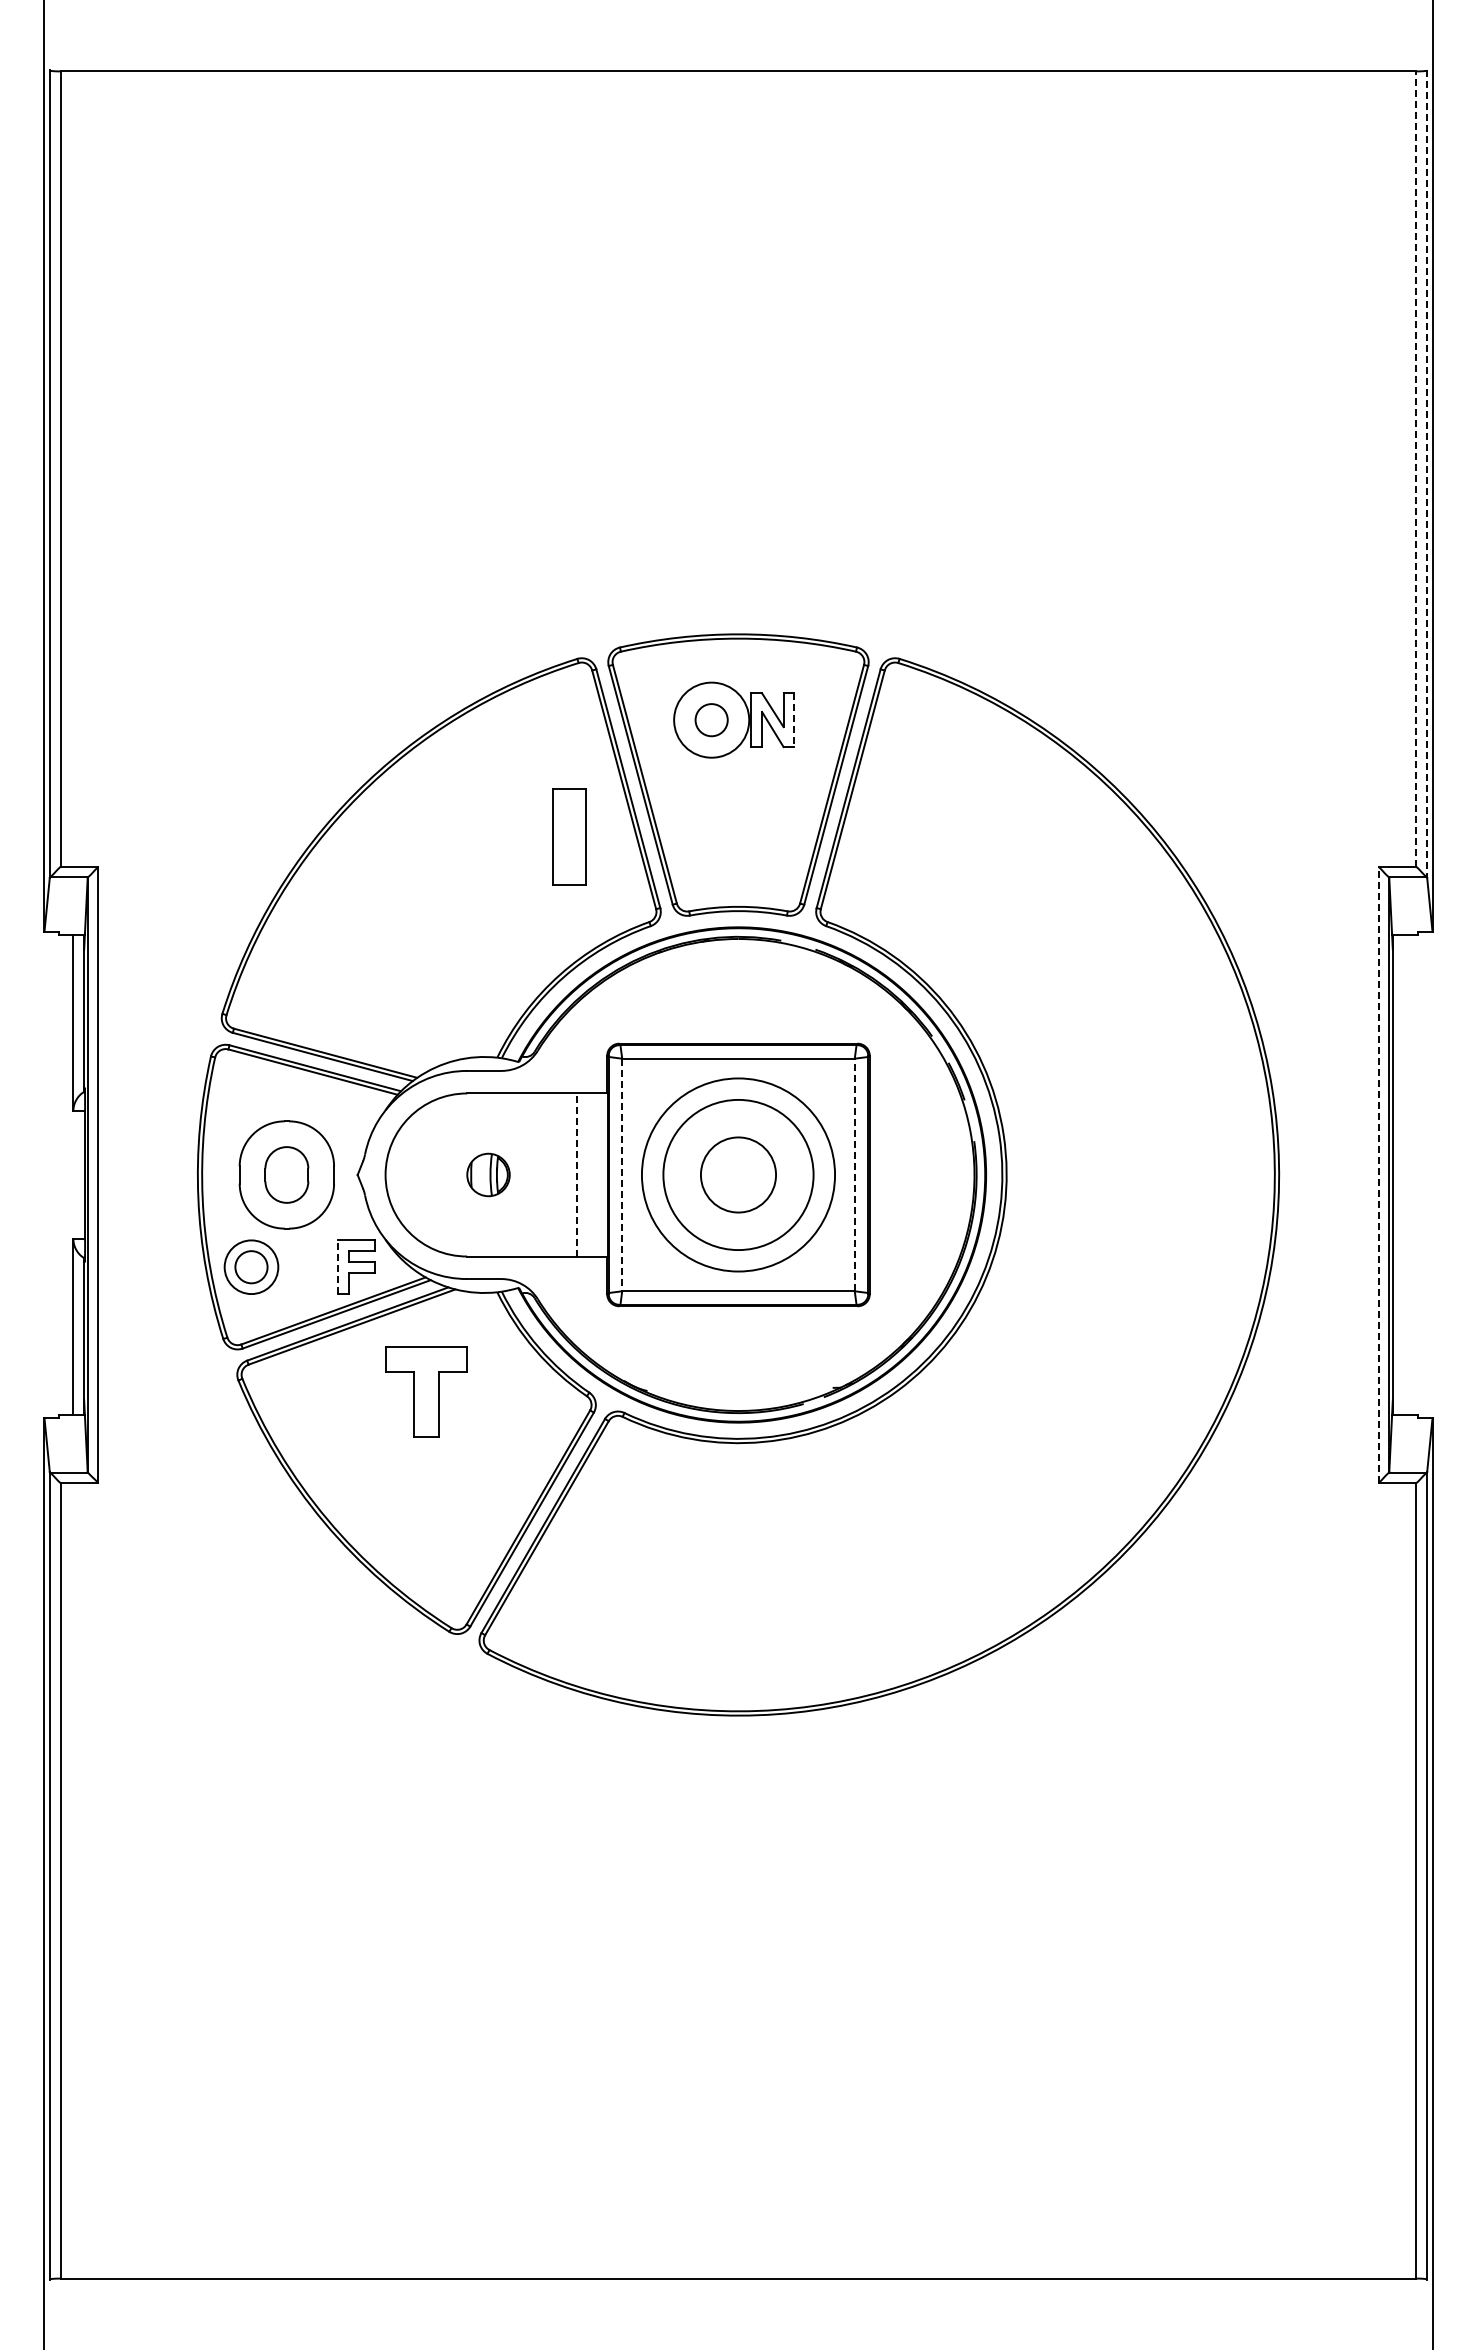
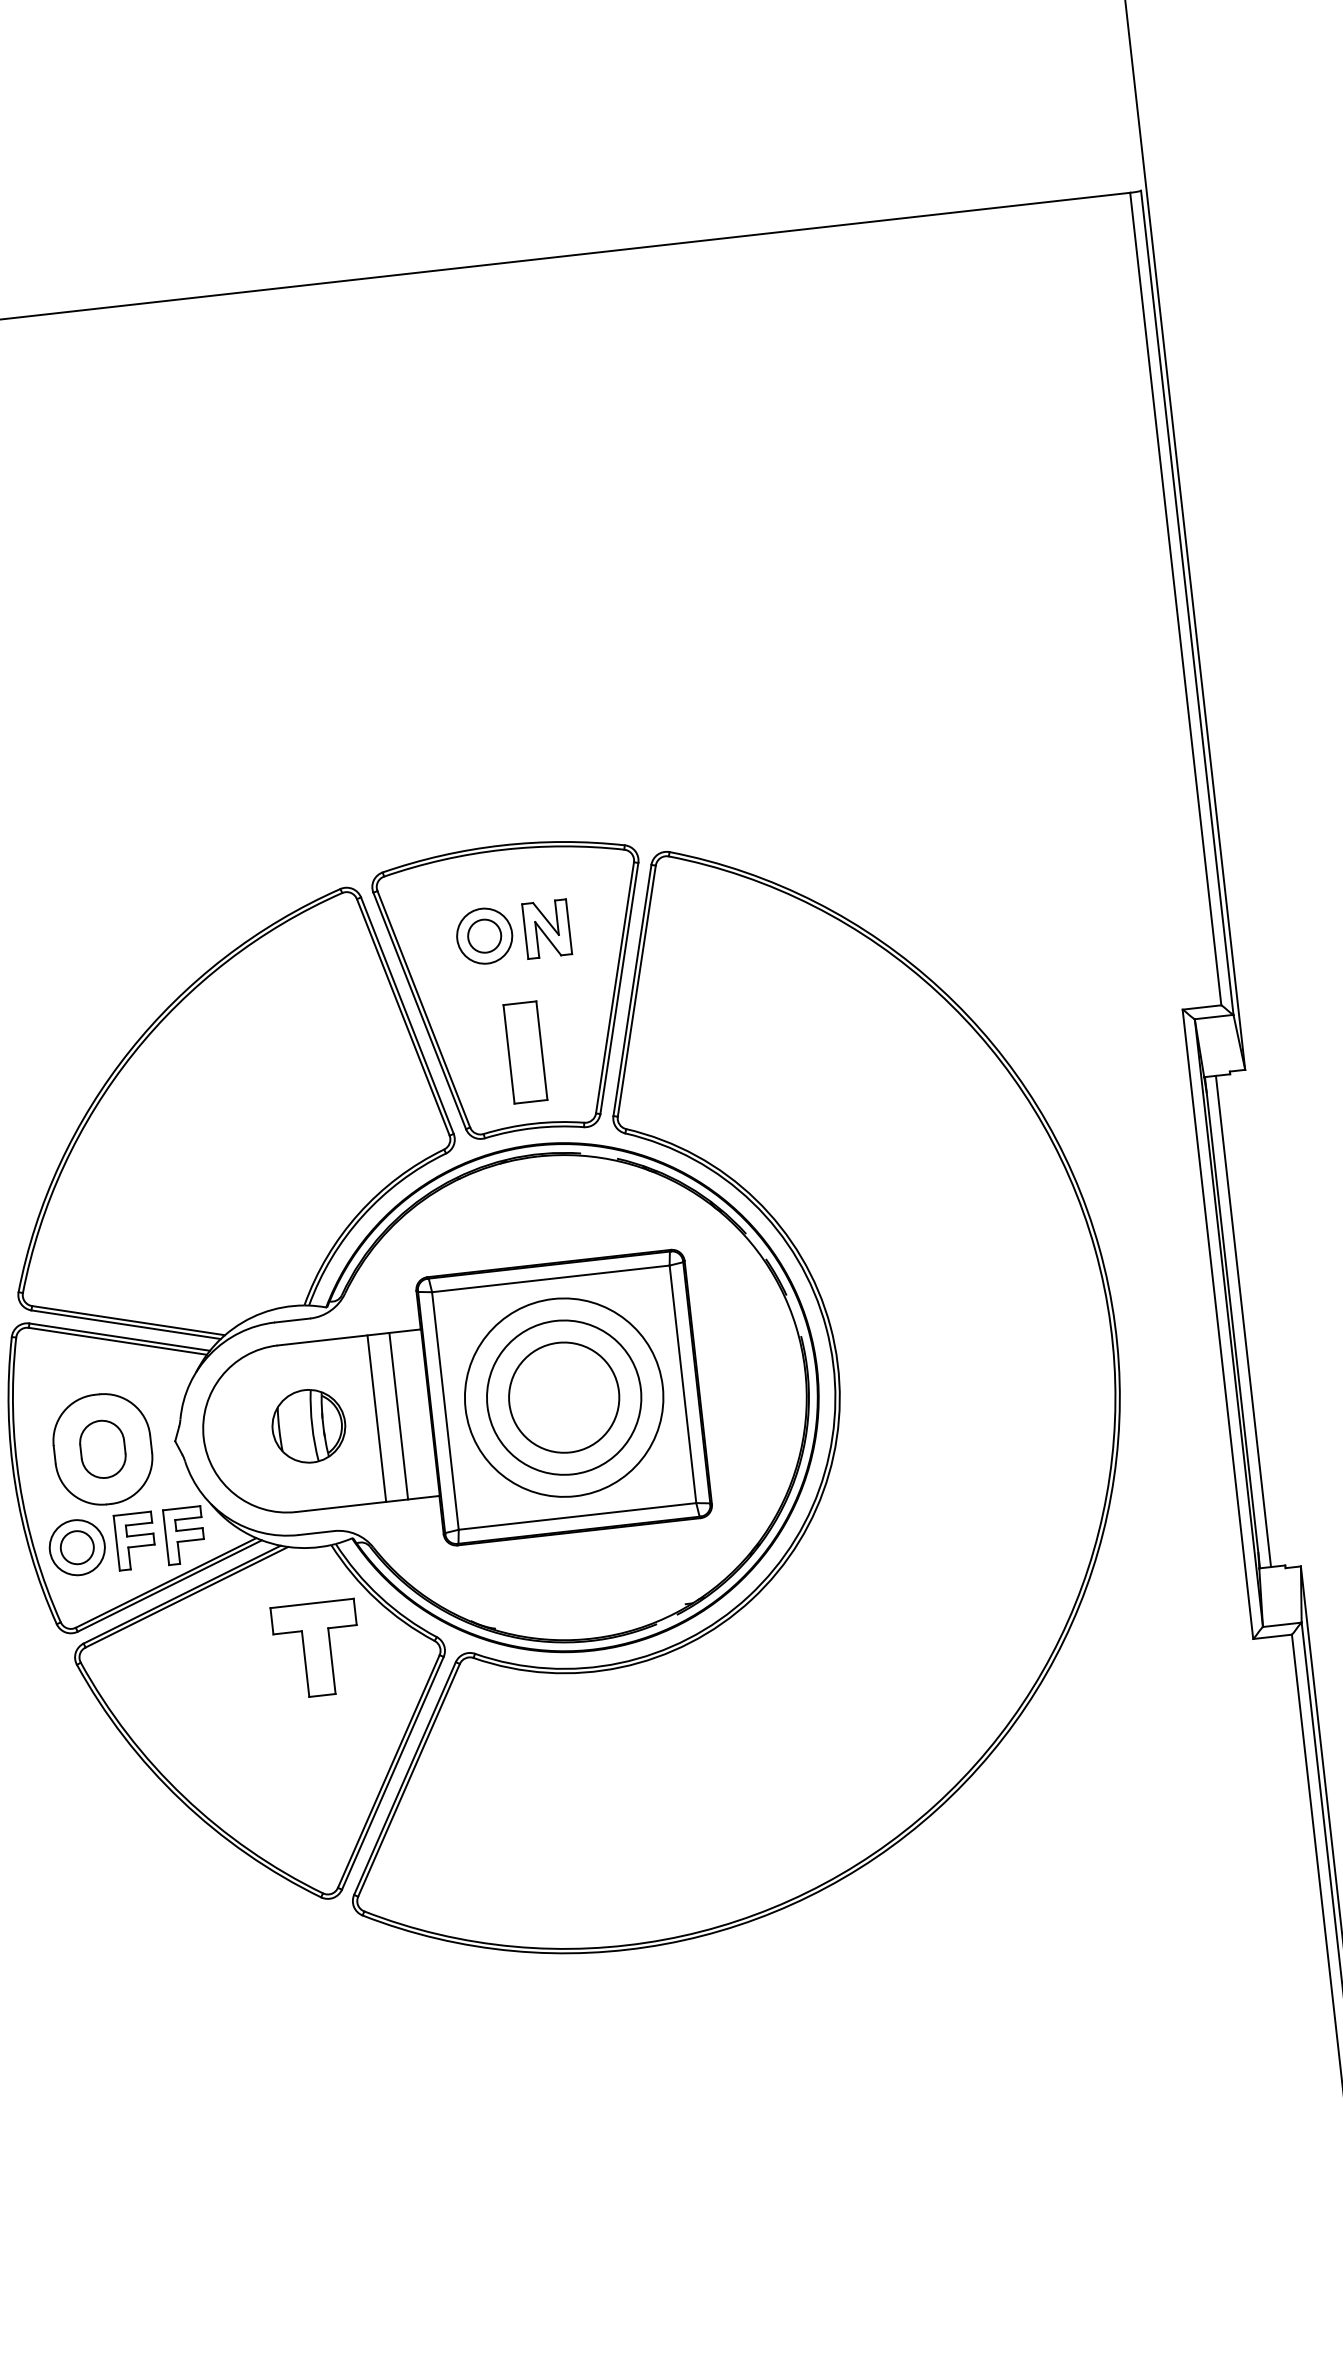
line: (1416, 469) -> (1175, 599), dashed -> solid
line: (1427, 474) -> (1187, 603), dashed -> solid
circle: (711, 719) -> (484, 935), size x0.71
line: (794, 720) -> (569, 927), dashed -> solid
part: (569, 836) -> (525, 1051), moved
part: (488, 1174) -> (308, 1425), size x1.67
line: (555, 1174) -> (377, 1418), added
circle: (738, 1174) -> (564, 1397), size x1.43
line: (854, 1174) -> (682, 1383), dashed -> solid
line: (1378, 1174) -> (1217, 1323), dashed -> solid
line: (1403, 1174) -> (1243, 1320), added
line: (576, 1175) -> (398, 1416), dashed -> solid
line: (622, 1175) -> (445, 1411), dashed -> solid
part: (308, 1266) -> (135, 1540), added
line: (338, 1267) -> (166, 1537), dashed -> solid
part: (426, 1391) -> (317, 1649), moved

